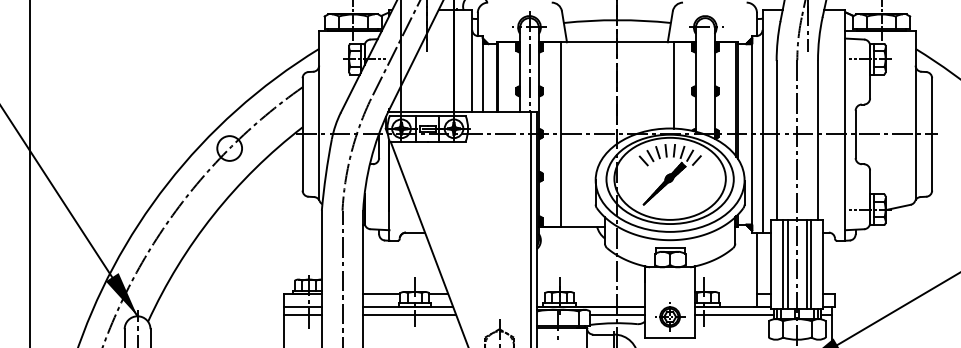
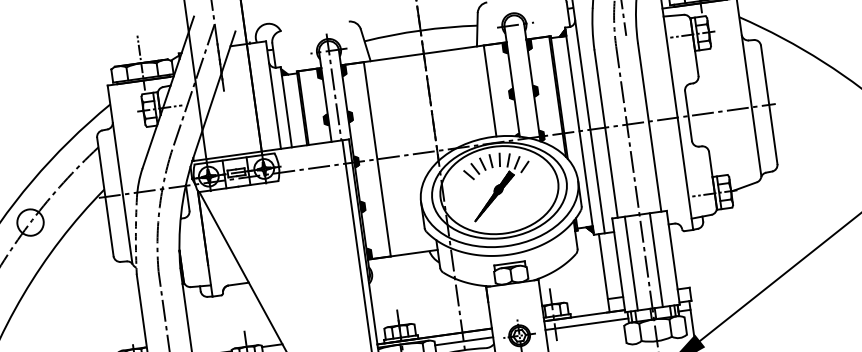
arc: (325, 174) -> (135, 235), solid -> dashed
line: (787, 263) -> (635, 262), removed
line: (811, 263) -> (660, 258), removed

